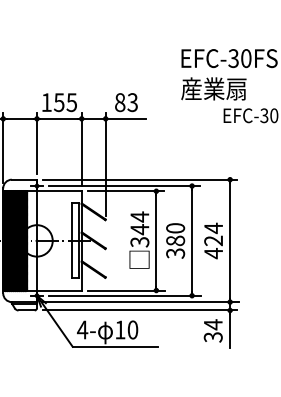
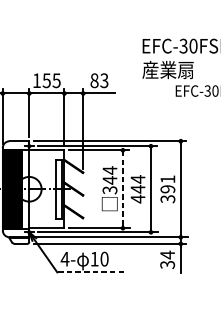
line: (156, 240) -> (123, 188), solid -> dashed
text: (175, 240) -> (137, 188), 380 -> 444
text: (213, 240) -> (167, 188), 424 -> 391
line: (115, 346) -> (90, 272), solid -> dashed

